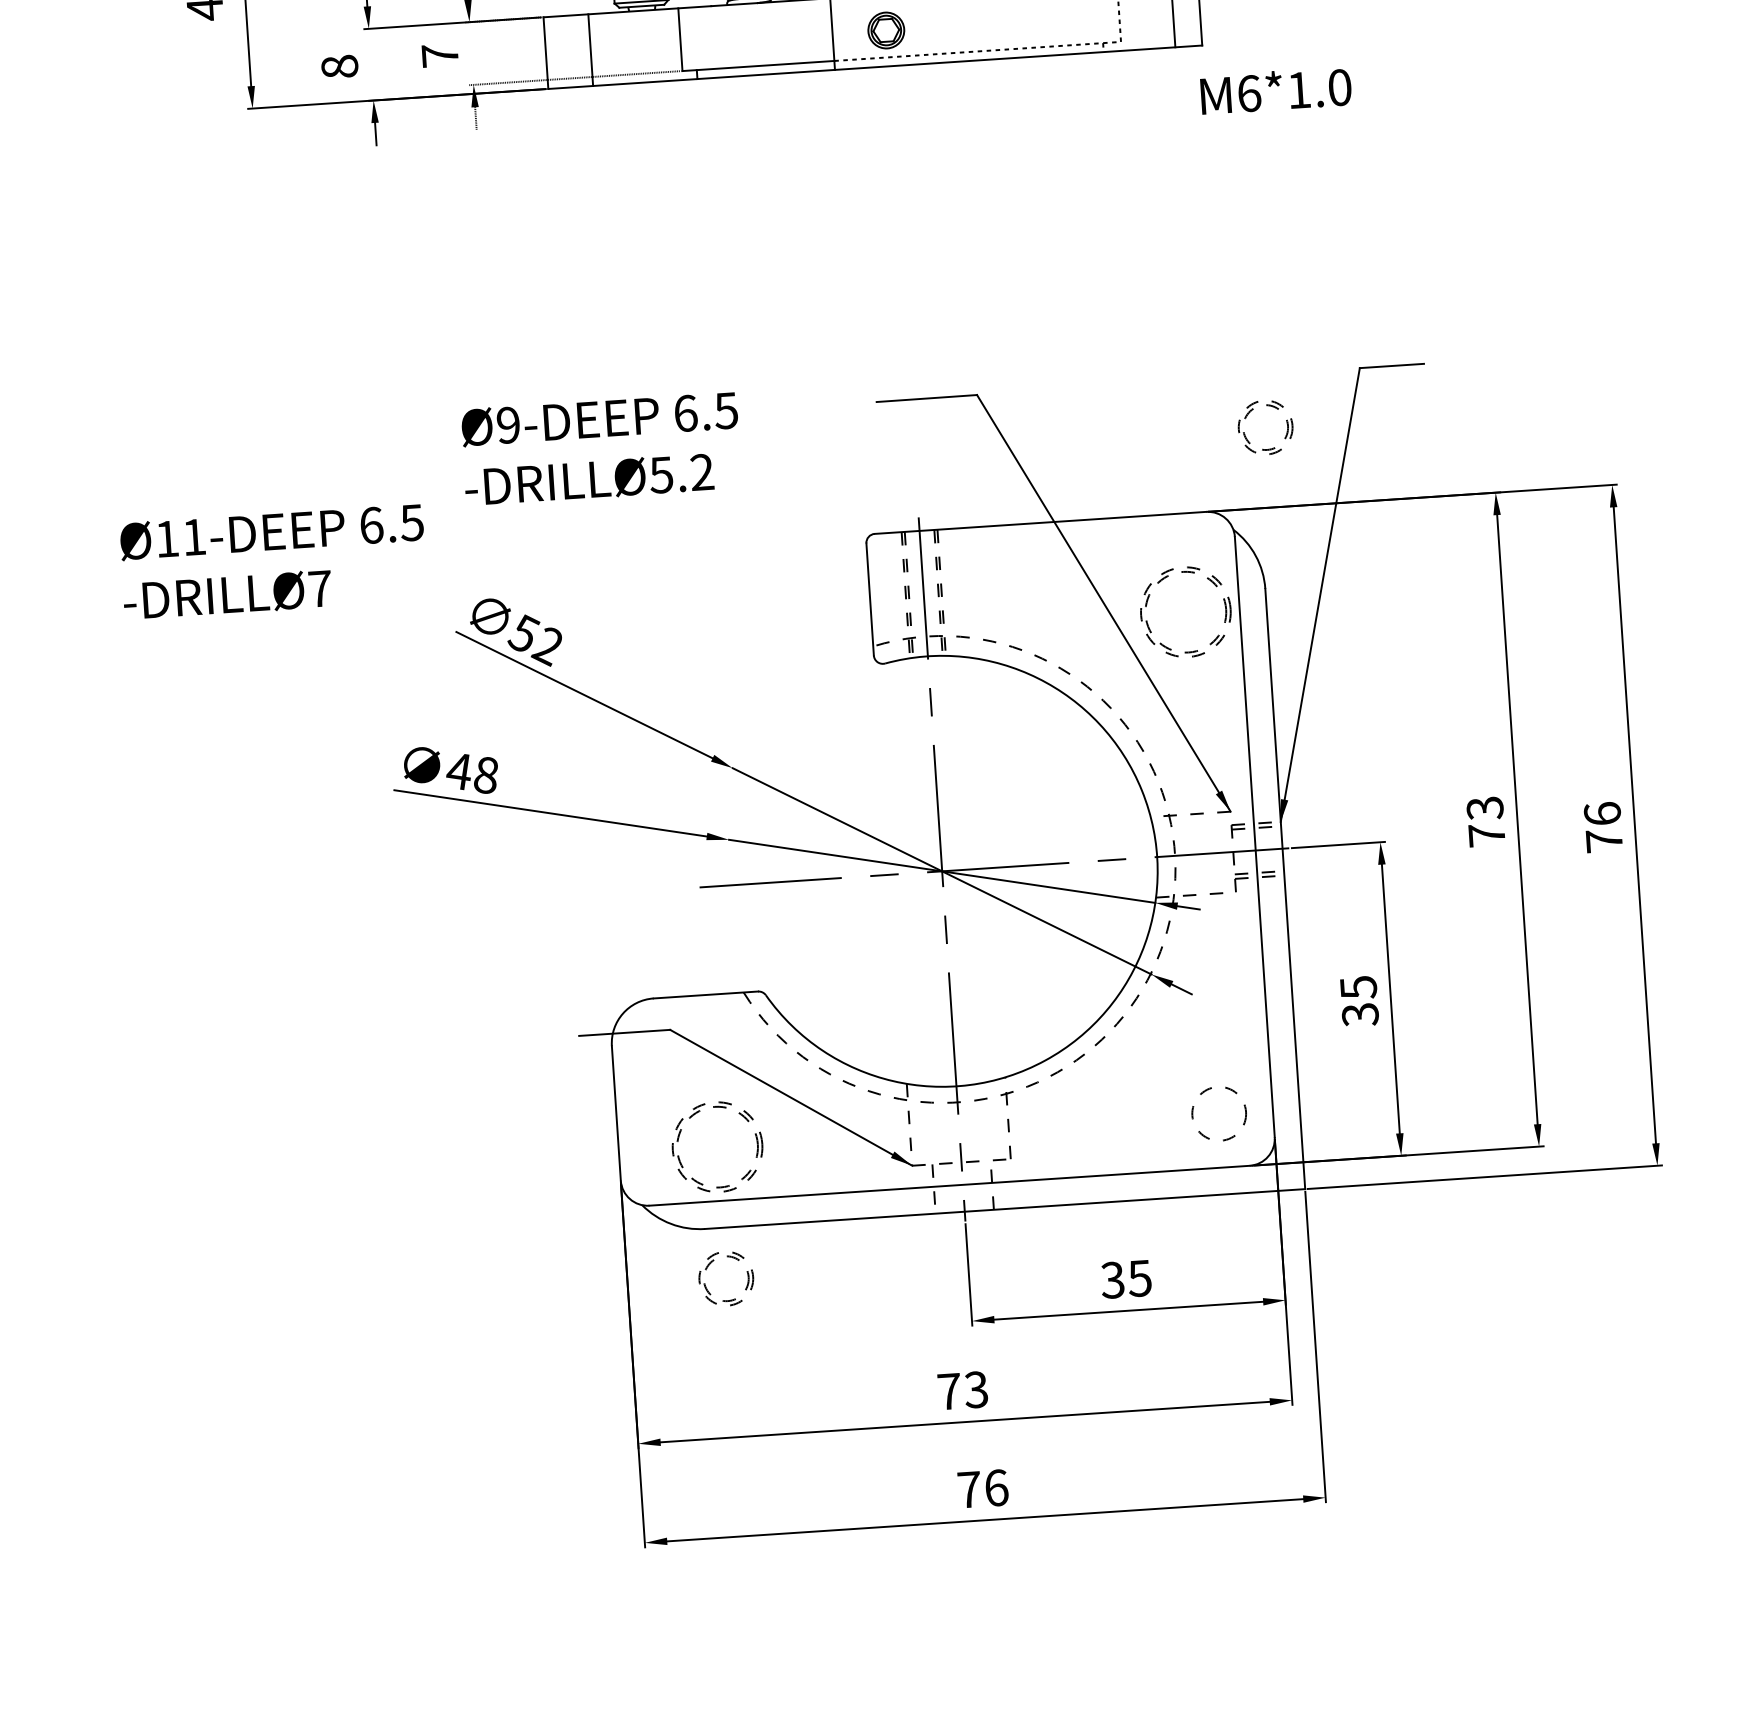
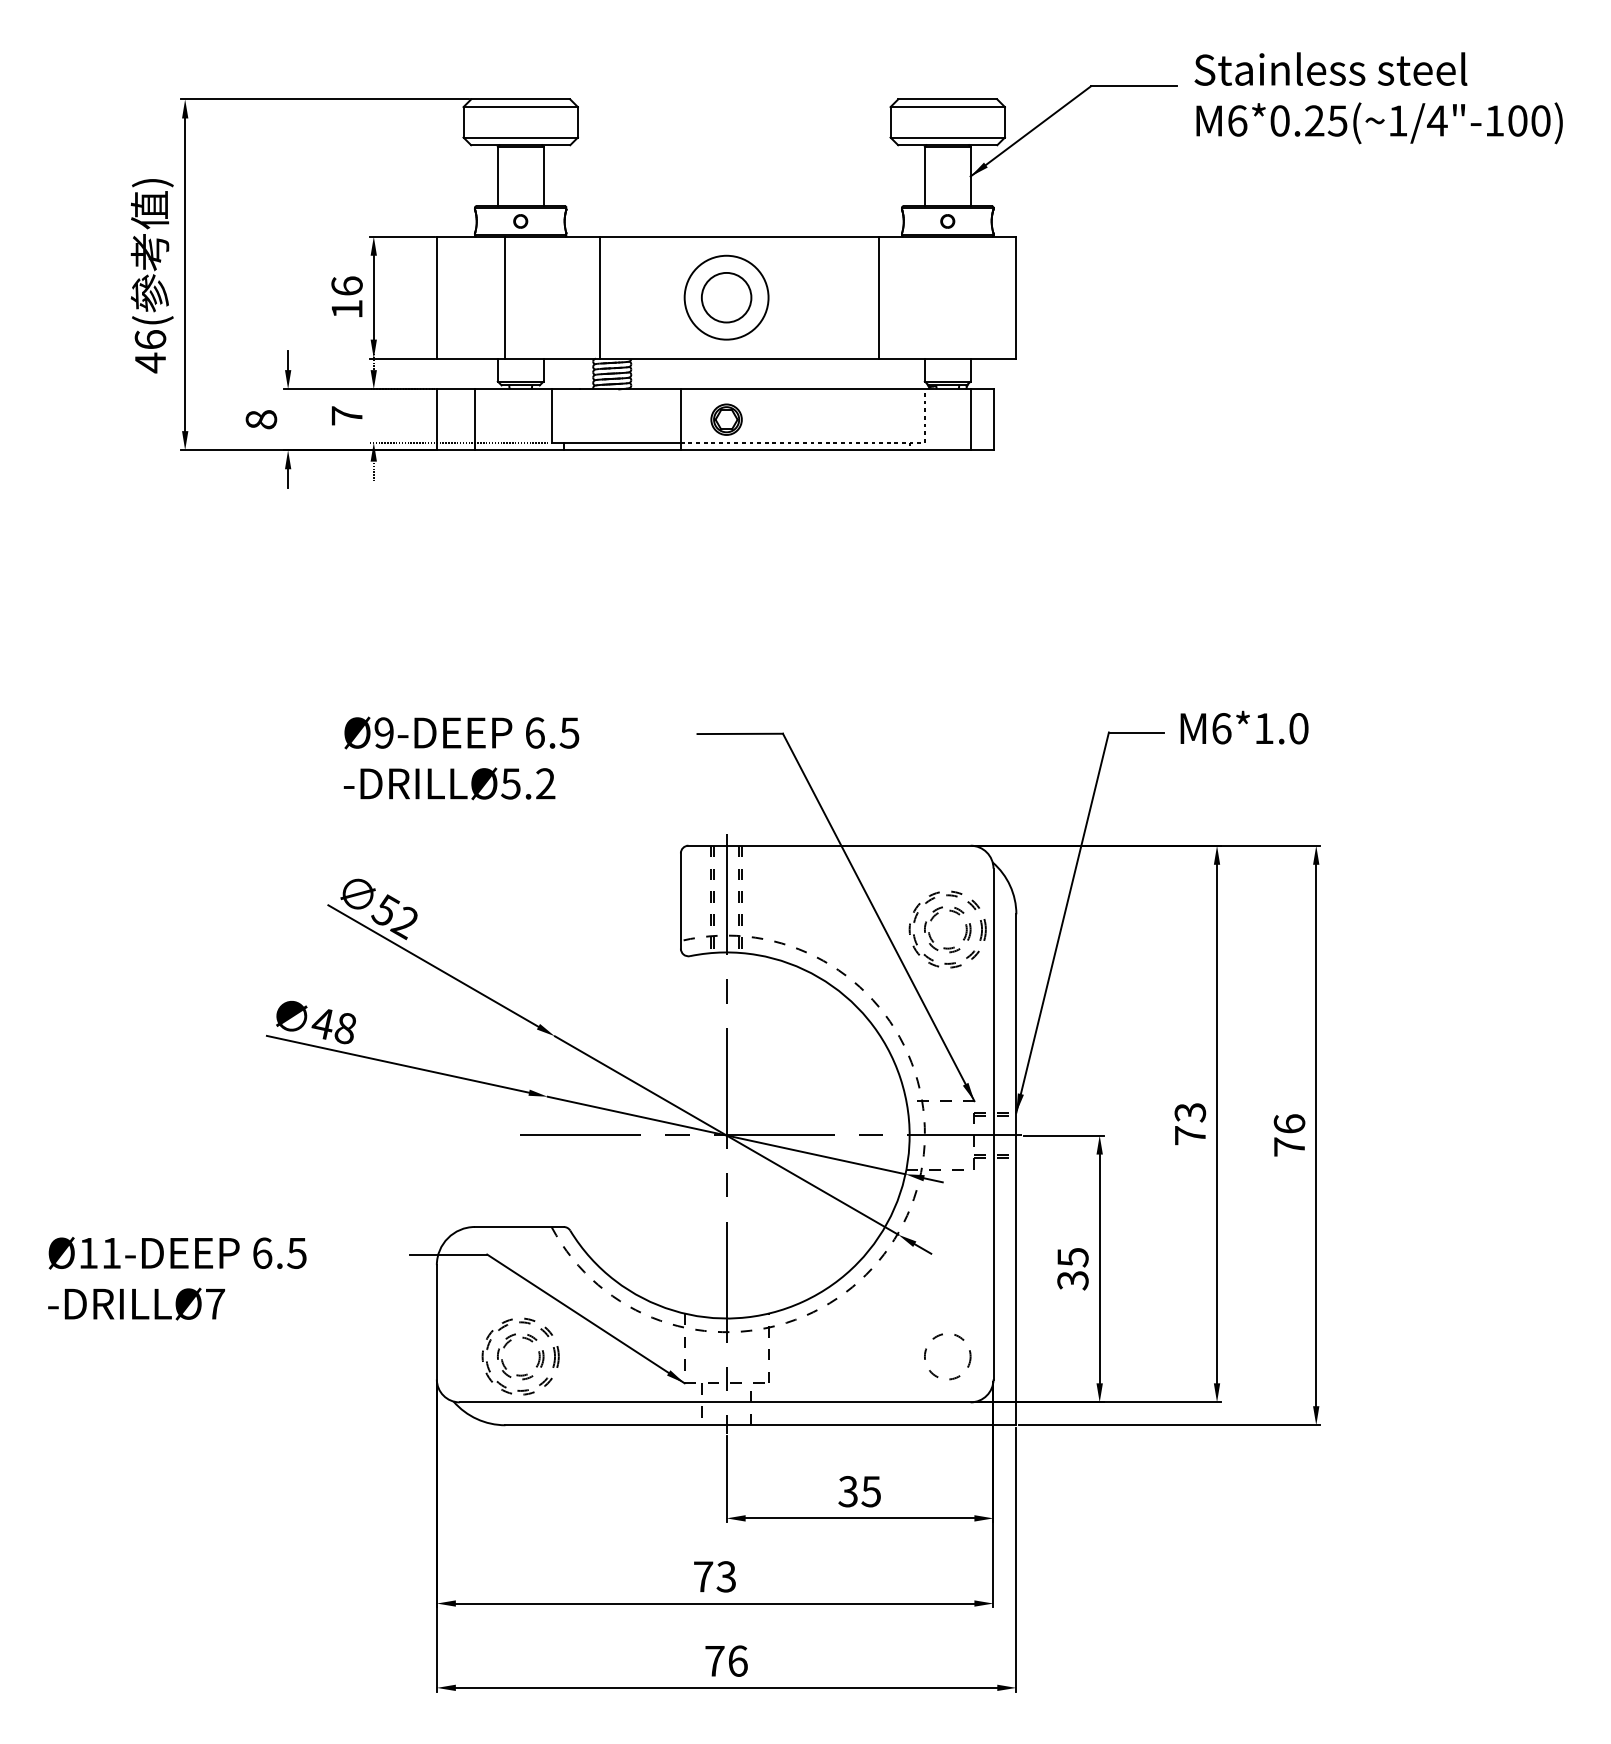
text: (1276, 90) -> (1244, 727), moved
part: (1247, 418) -> (932, 920), moved
text: (273, 561) -> (177, 1278), moved
part: (707, 1269) -> (505, 1347), moved

